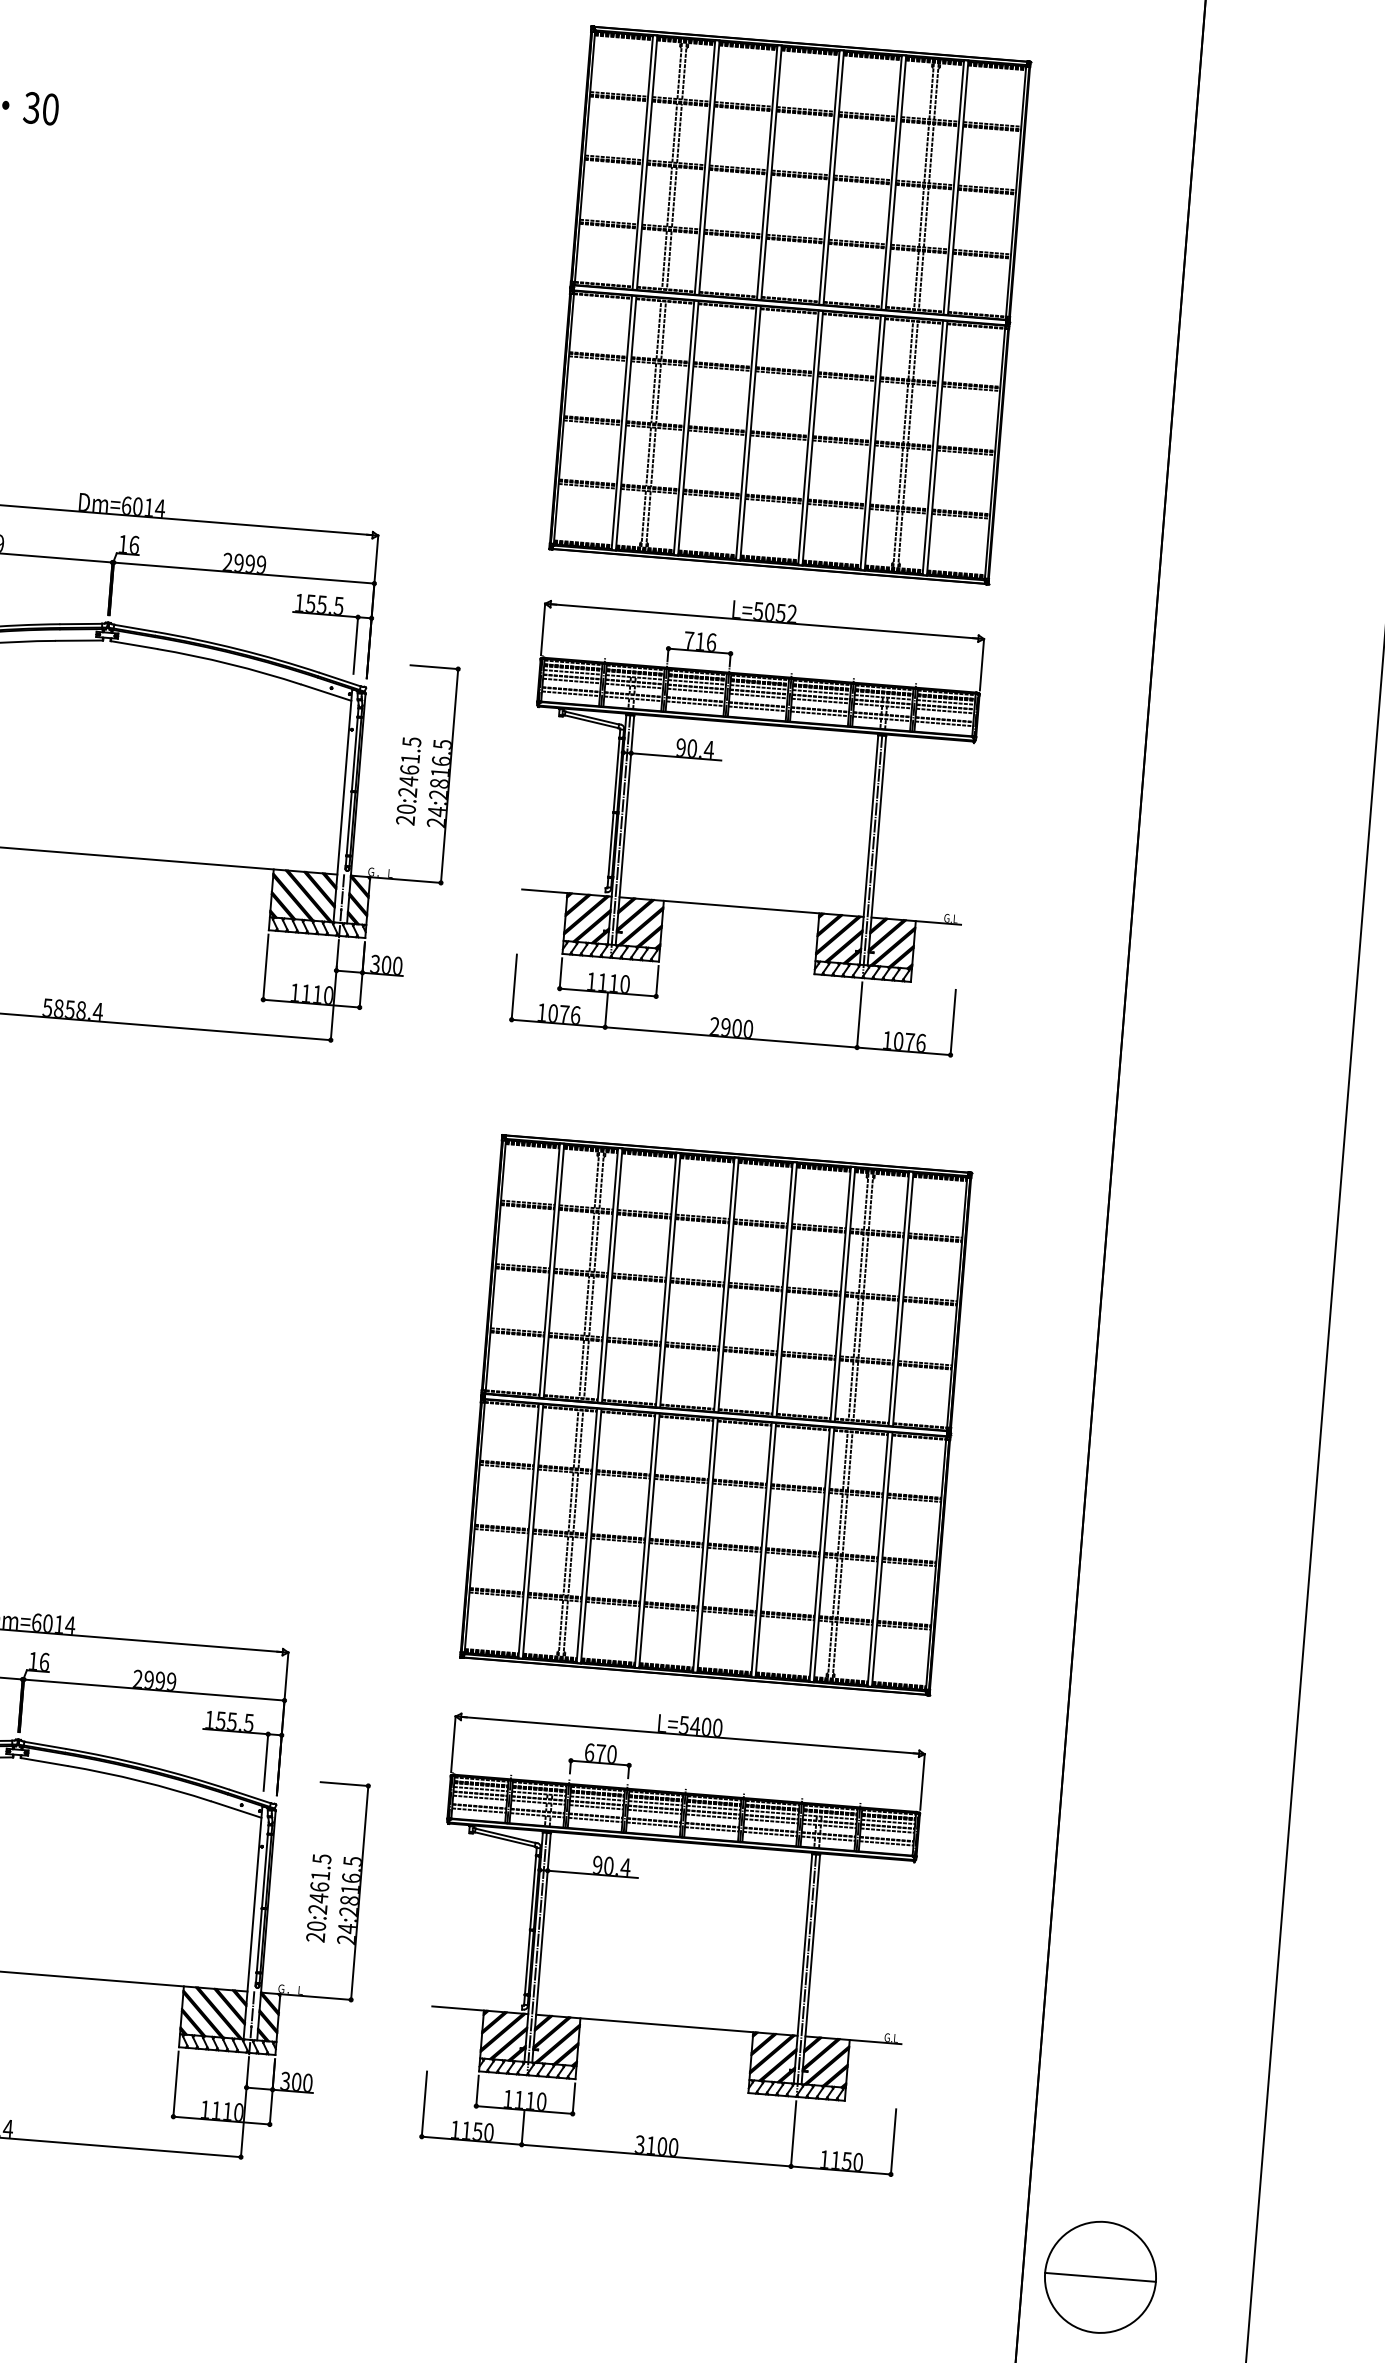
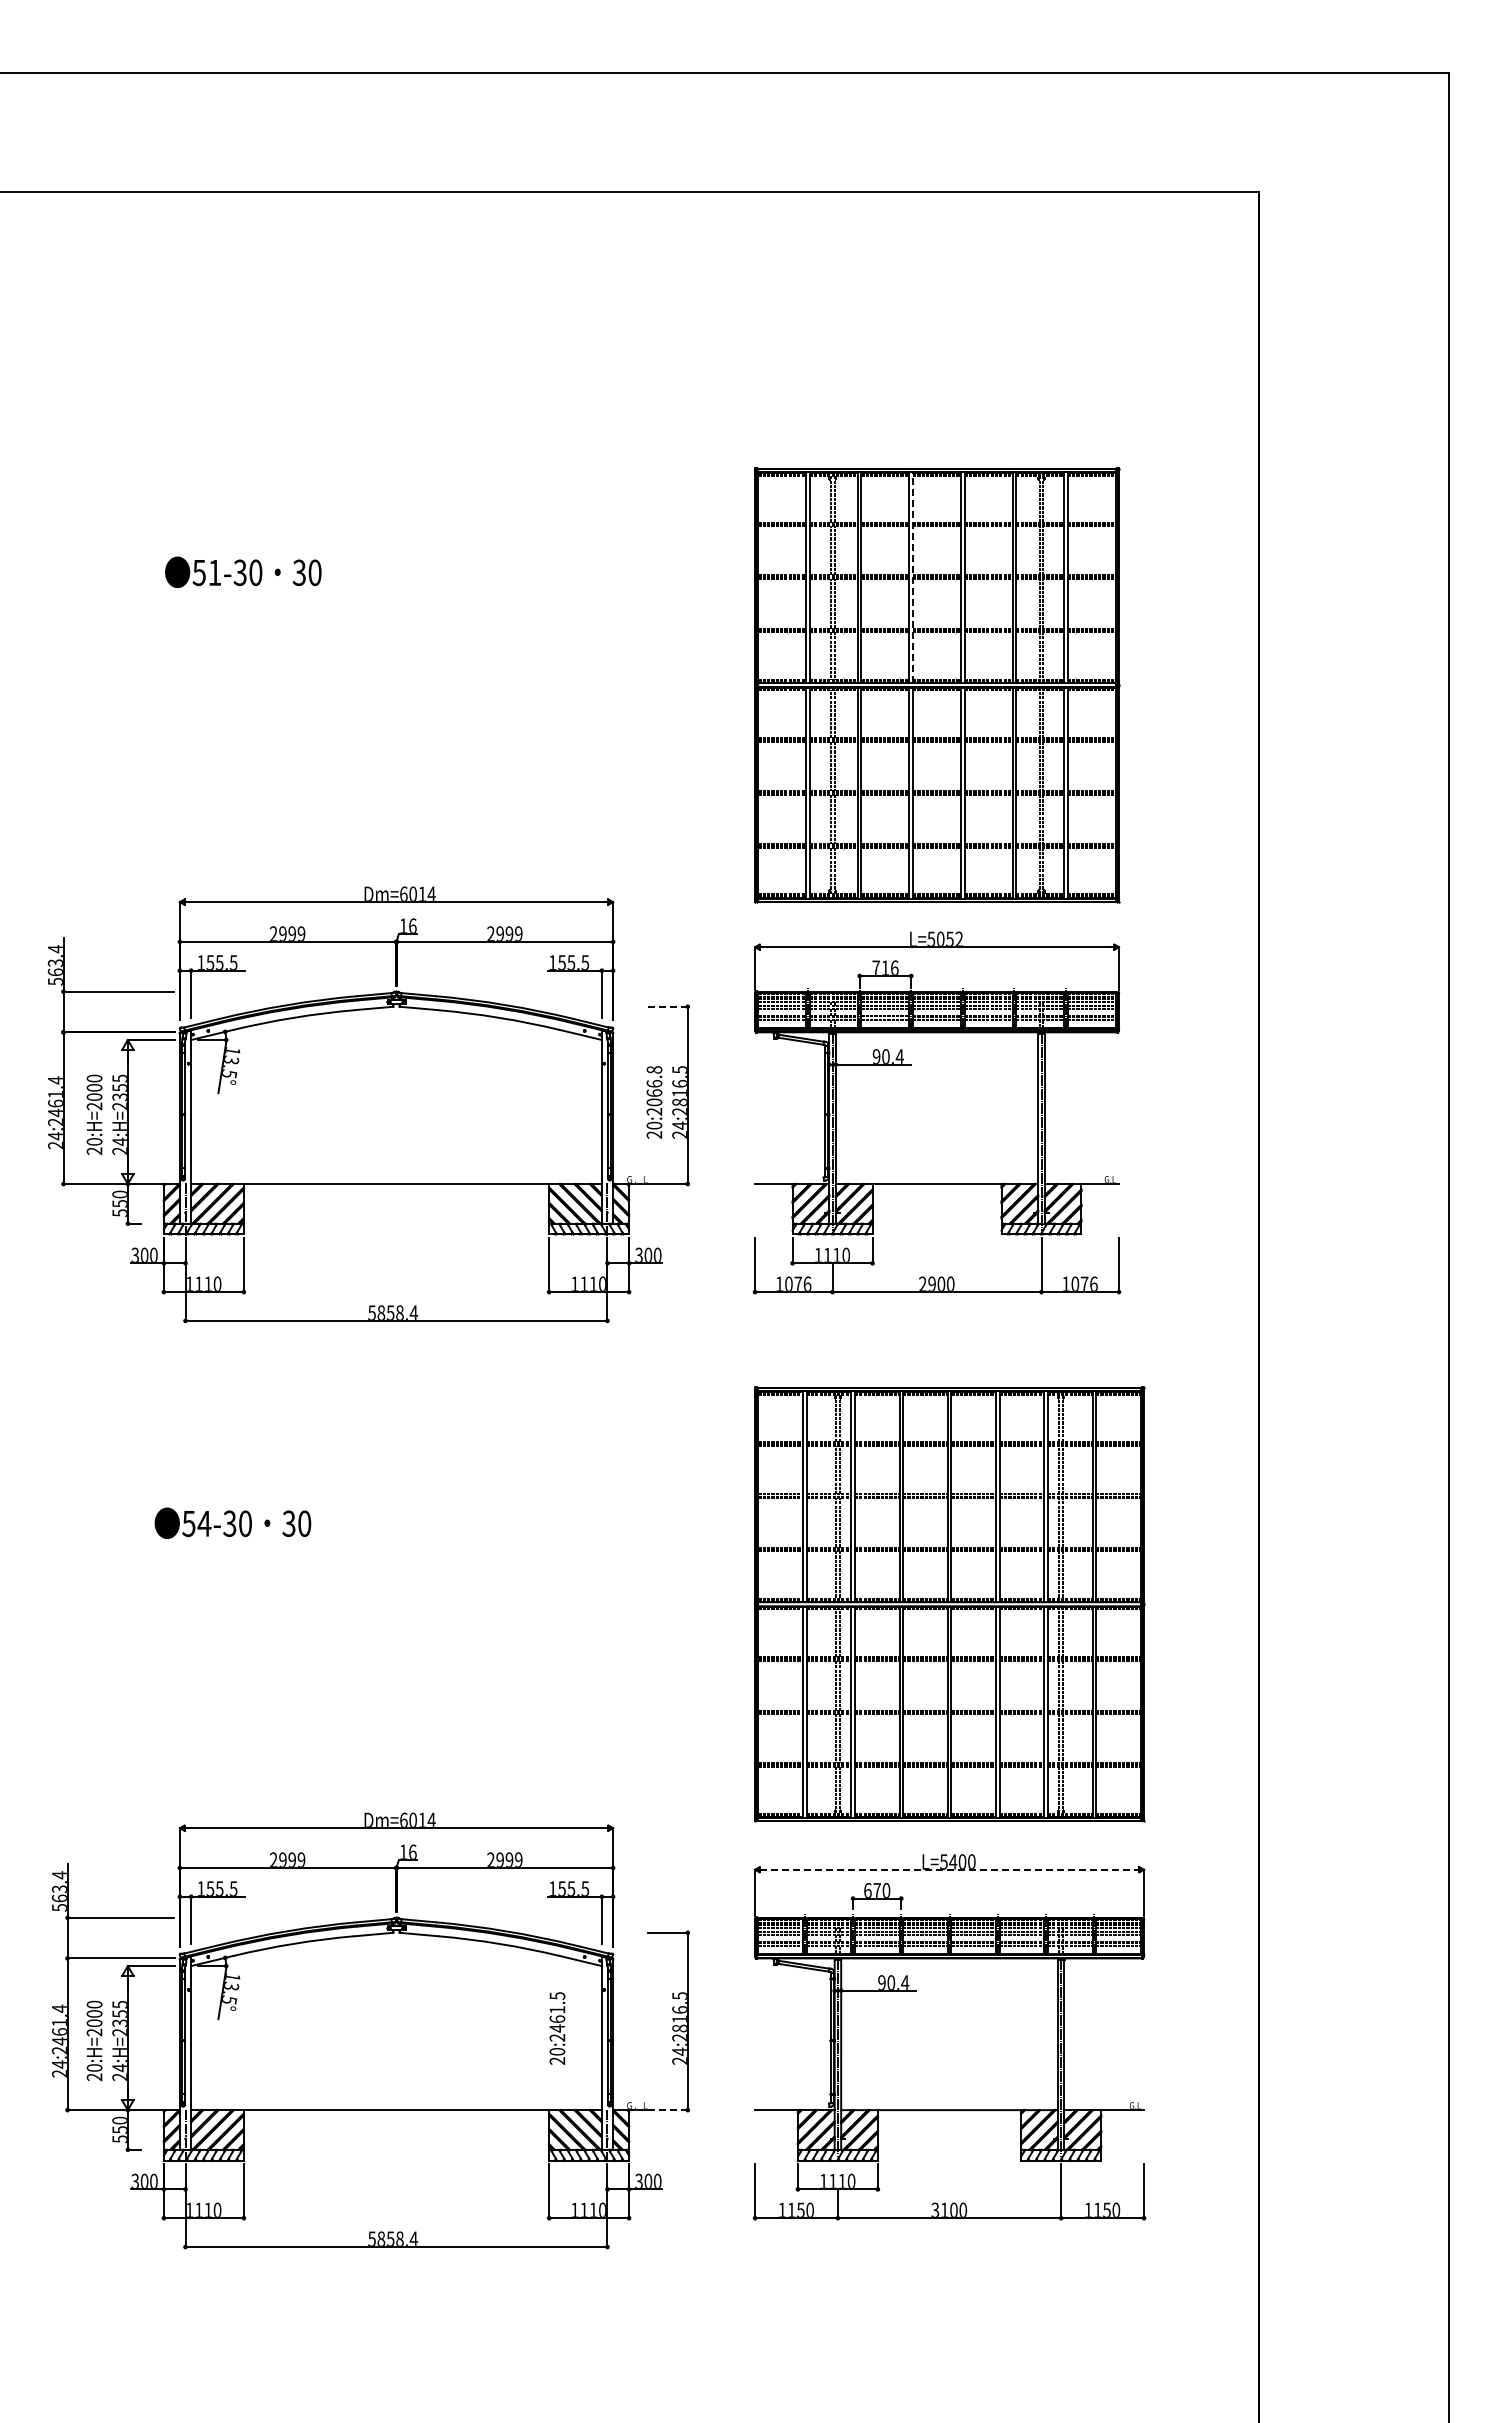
line: (772, 172) -> (913, 576), solid -> dashed
line: (434, 666) -> (668, 1006), solid -> dashed
text: (410, 762) -> (654, 1086), 20:2461.5 -> 20:2066.8
line: (691, 1735) -> (950, 1869), solid -> dashed
text: (318, 1898) -> (557, 2028), moved
line: (327, 1998) -> (668, 2110), solid -> dashed
part: (1100, 2276) -> (1323, 2288), removed

